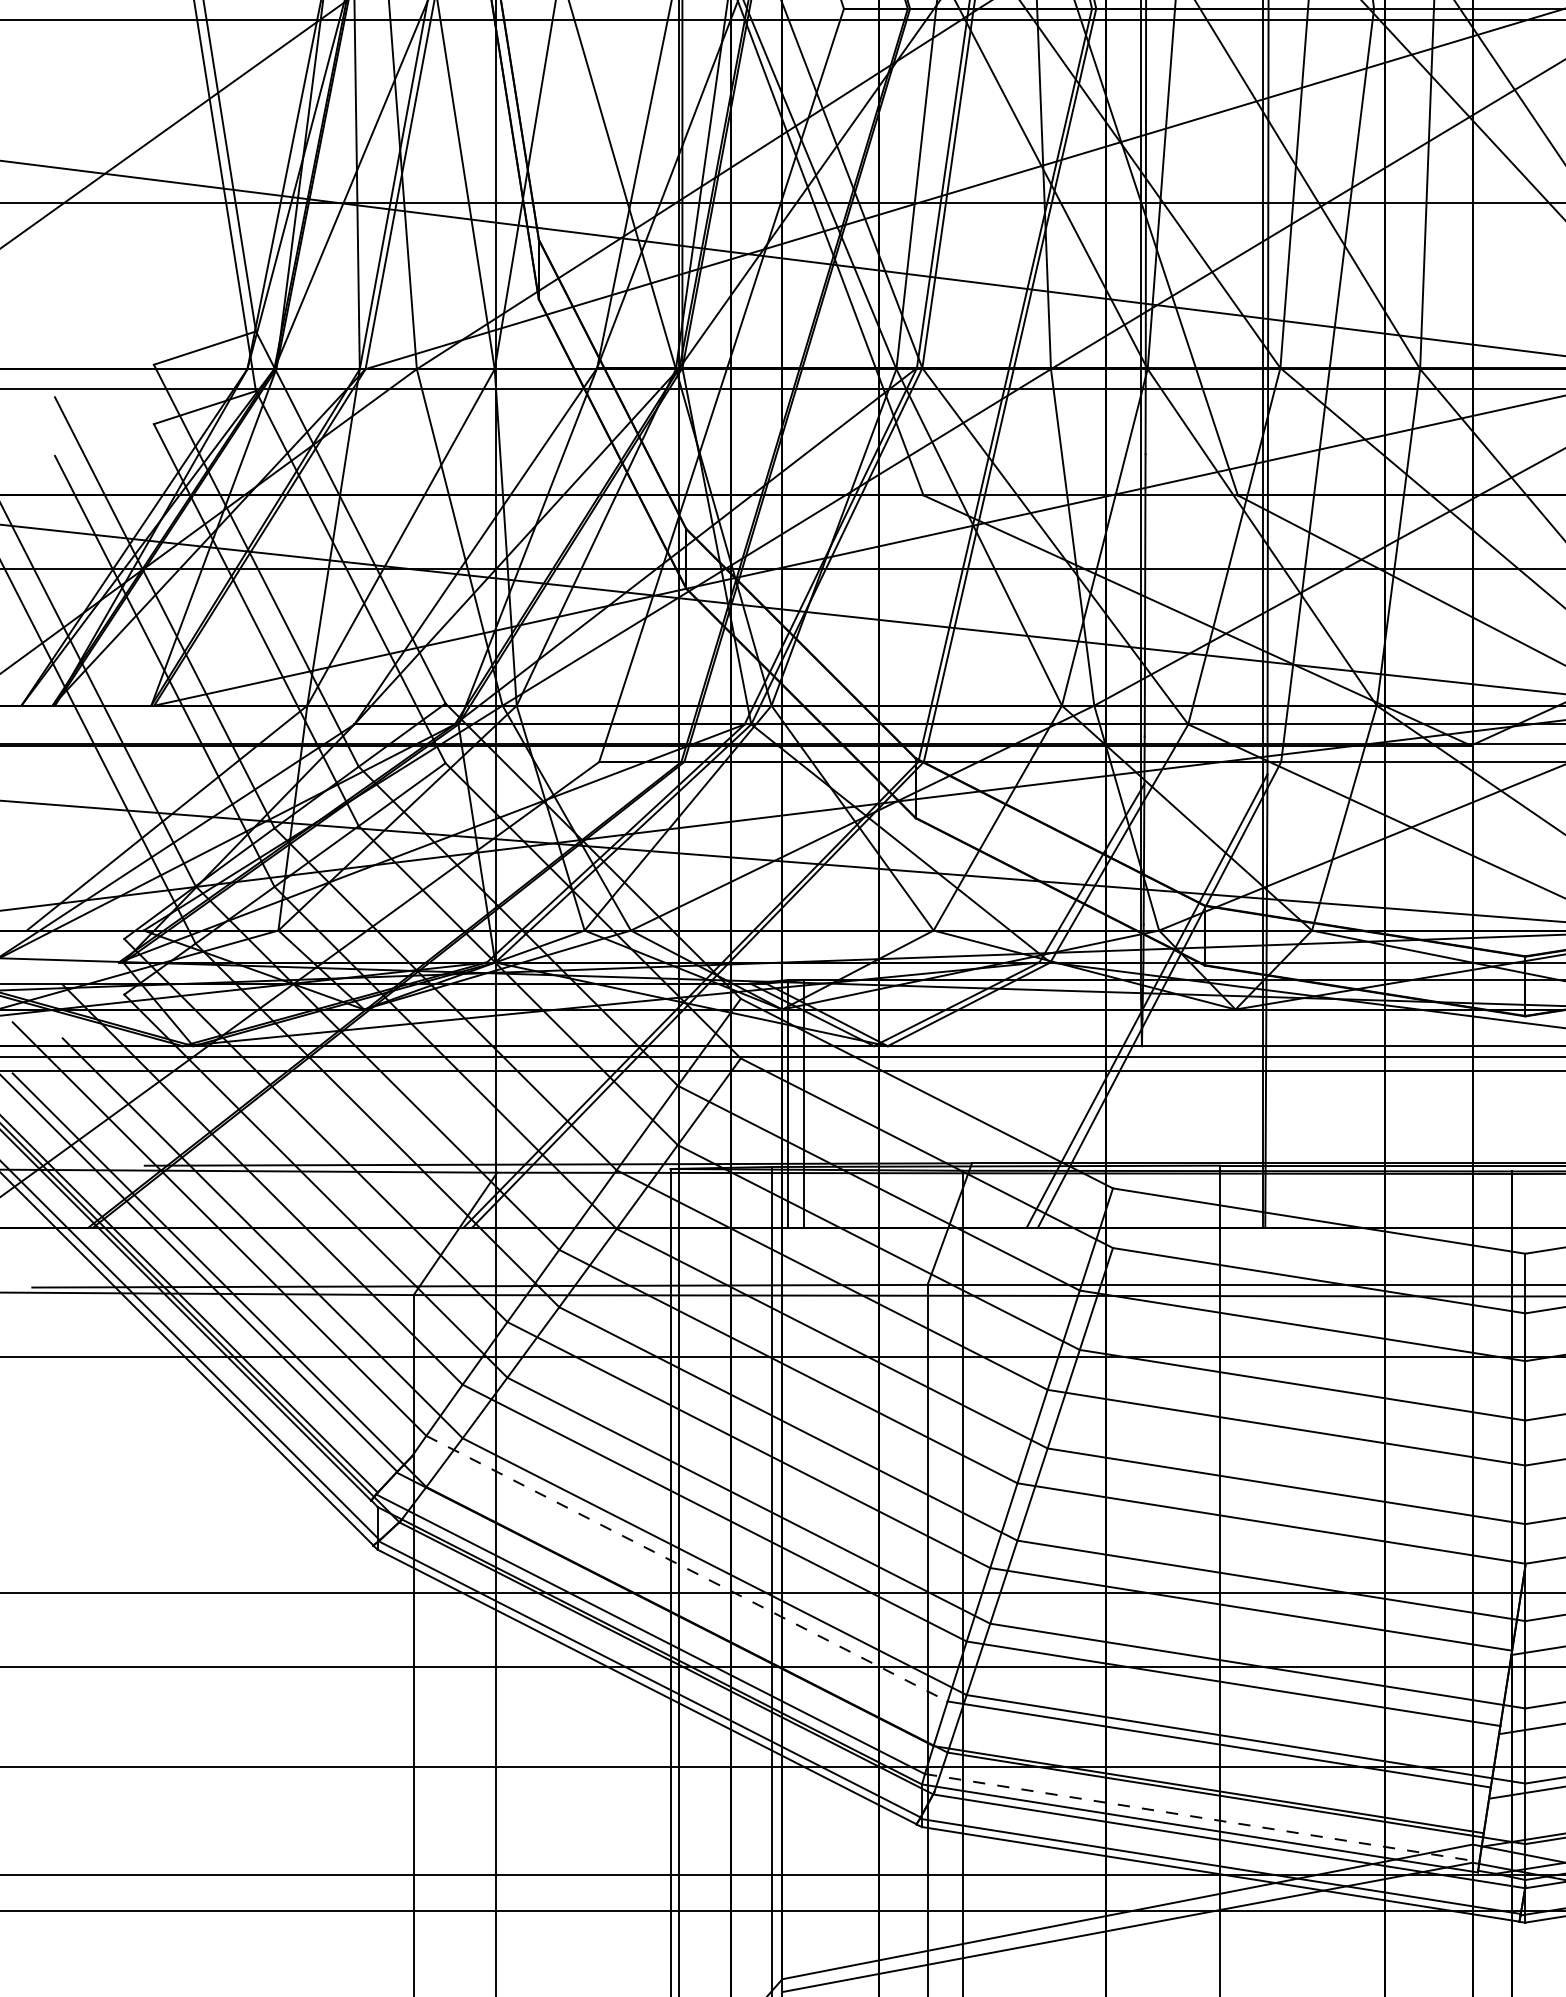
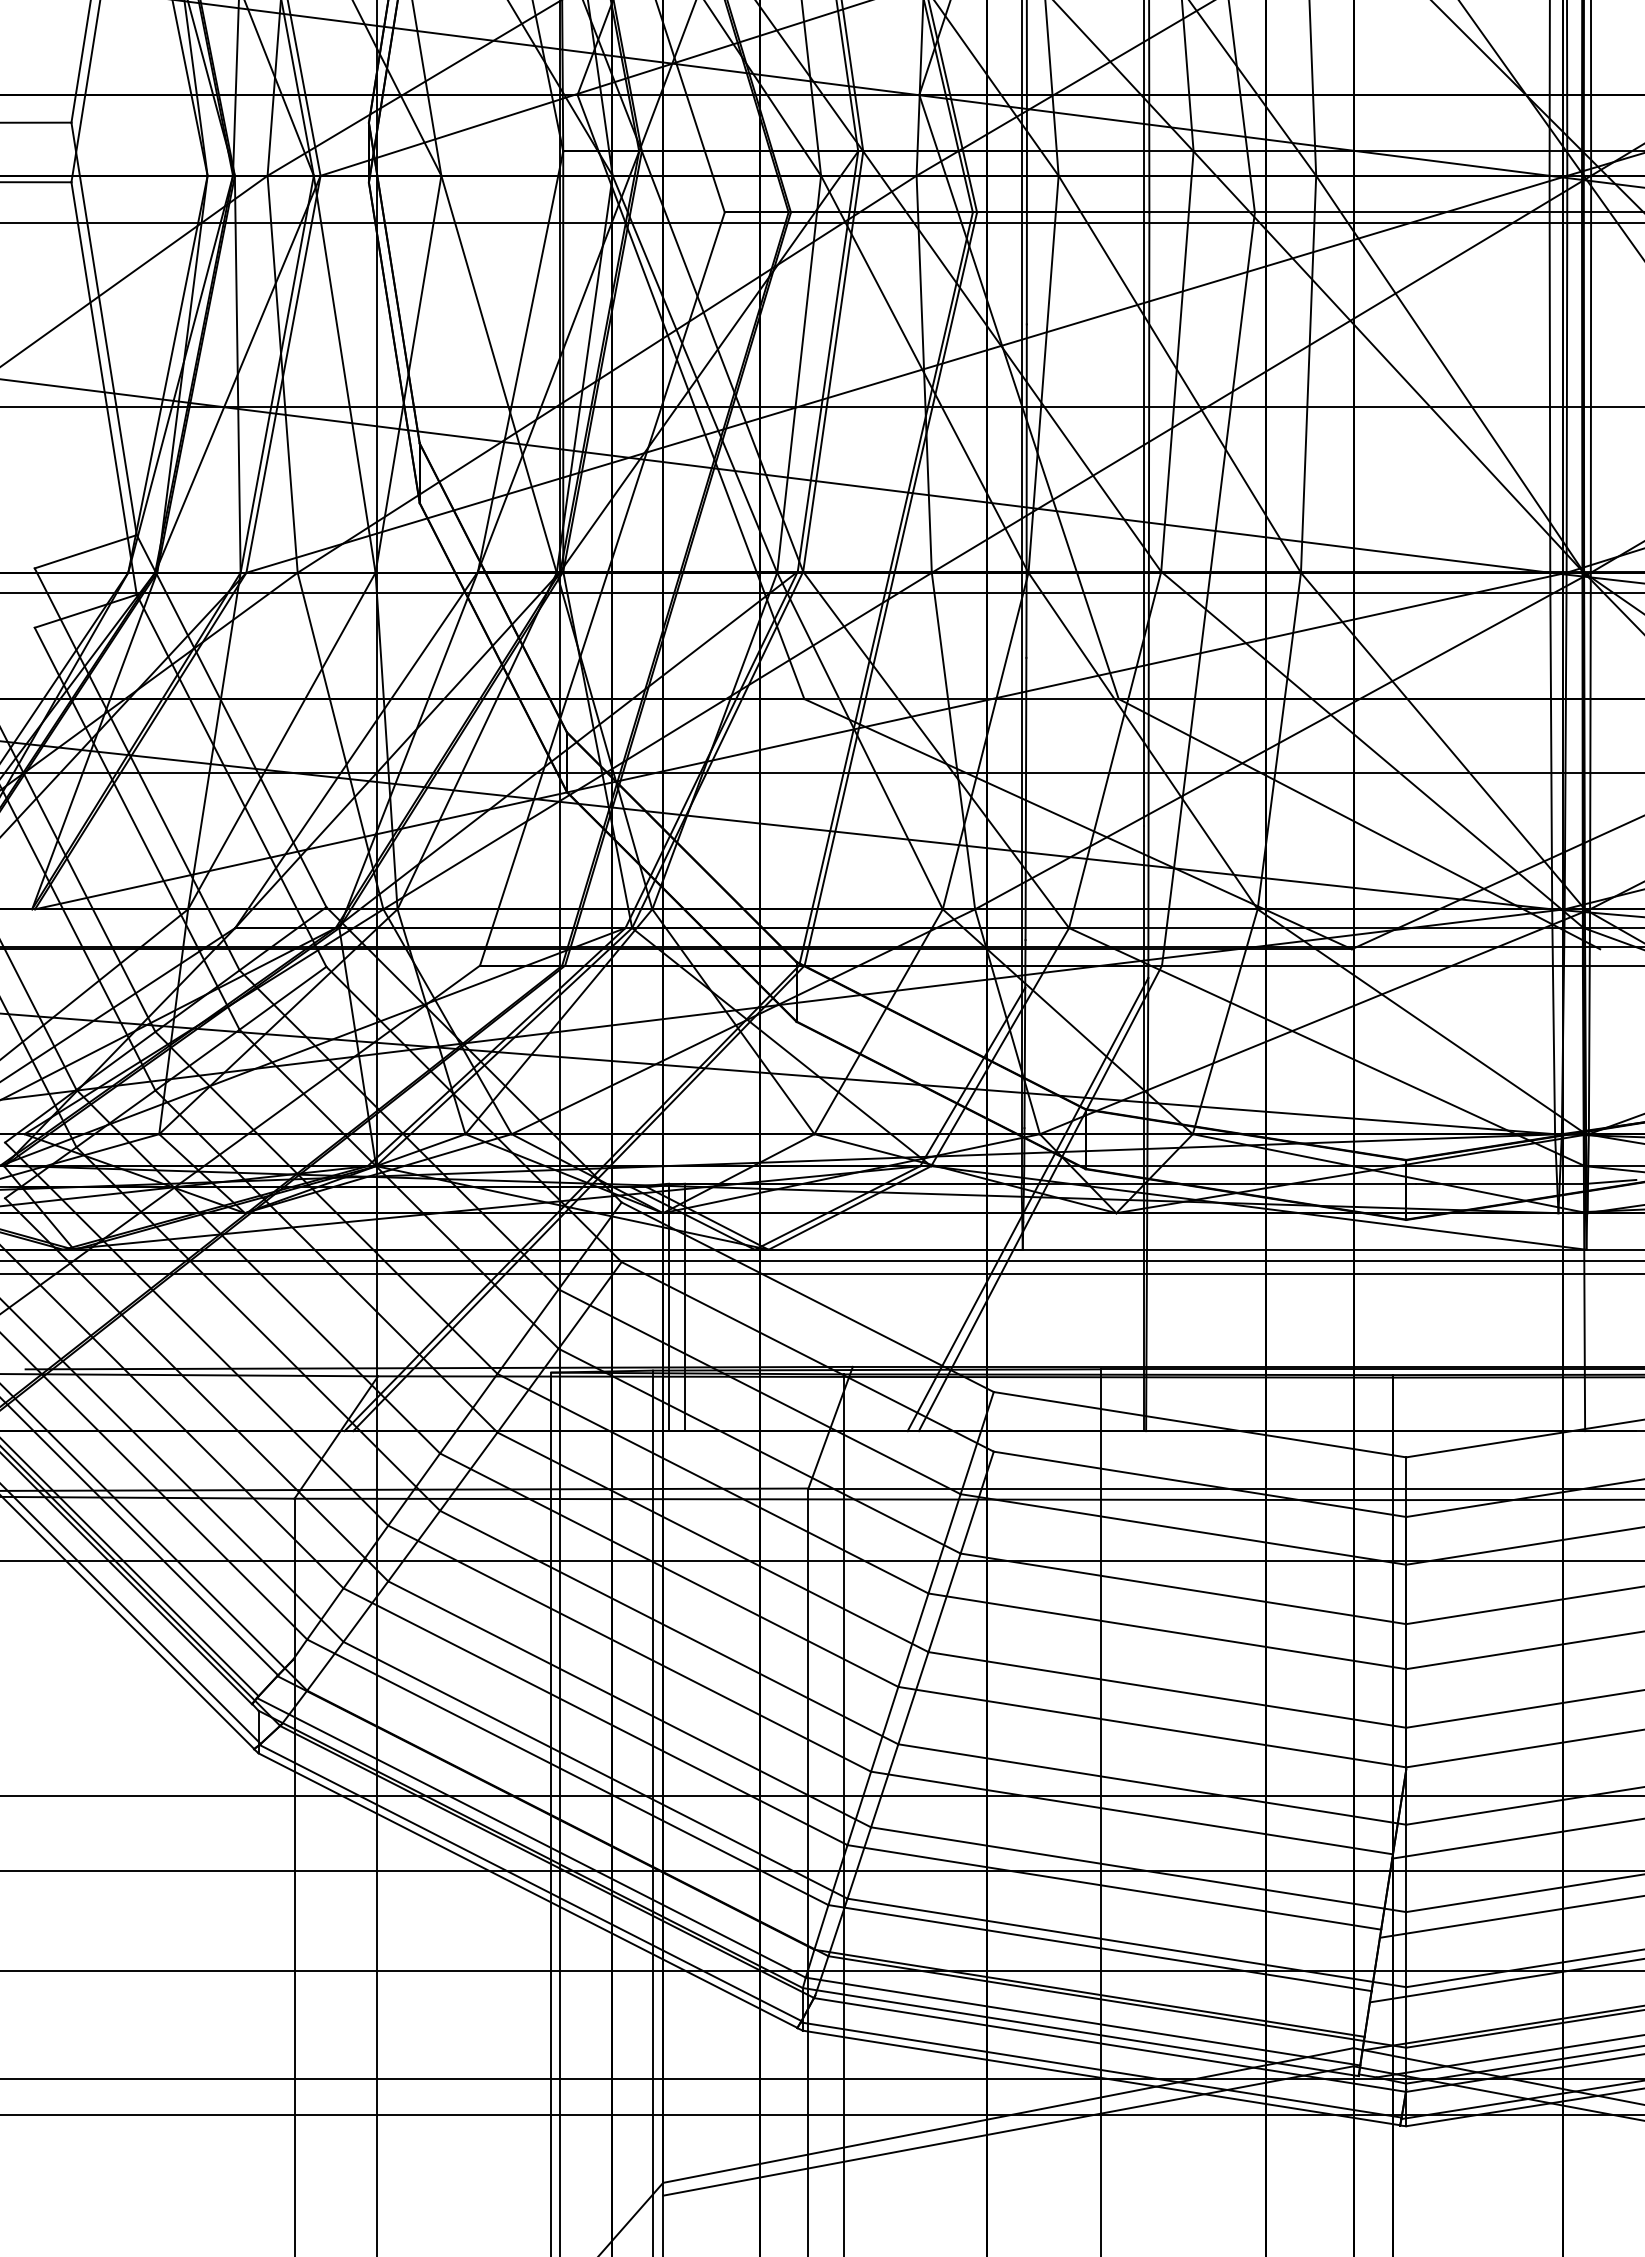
line: (686, 1568) -> (567, 1772), dashed -> solid
line: (1202, 1817) -> (1083, 2021), dashed -> solid

